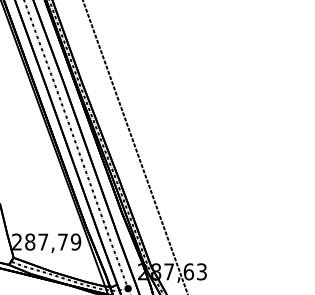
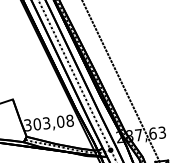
text: (46, 241) -> (48, 122), 287,79 -> 303,08

